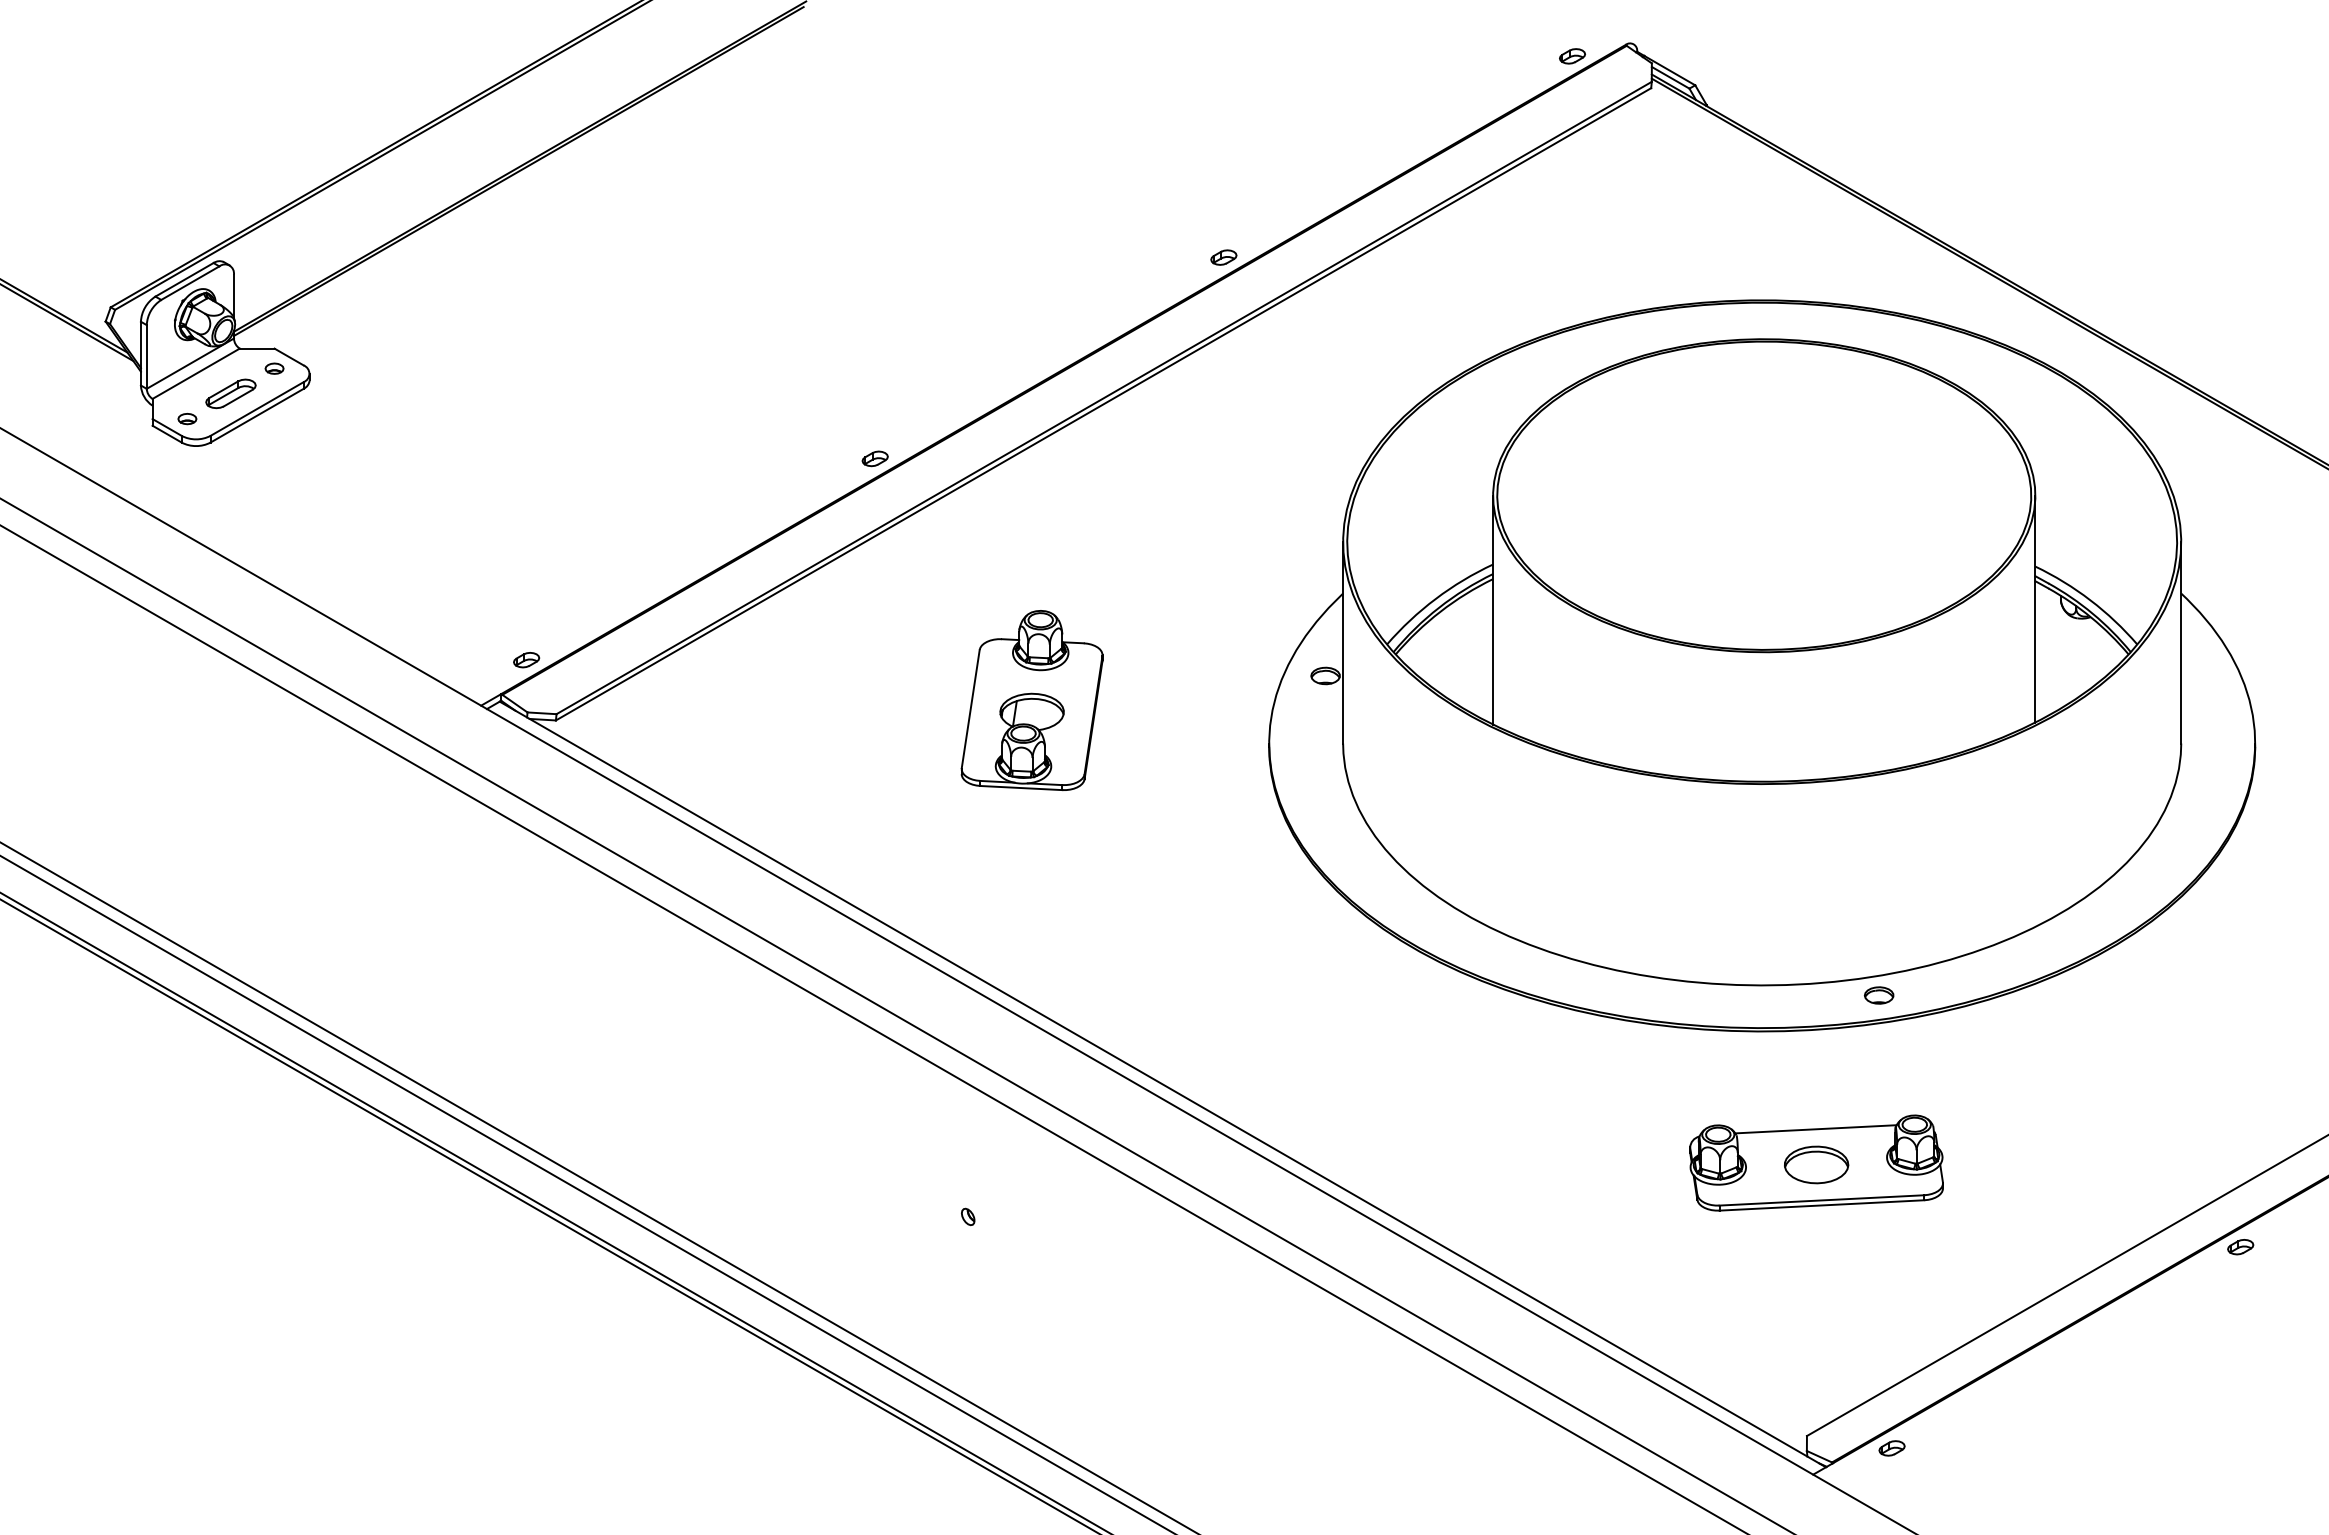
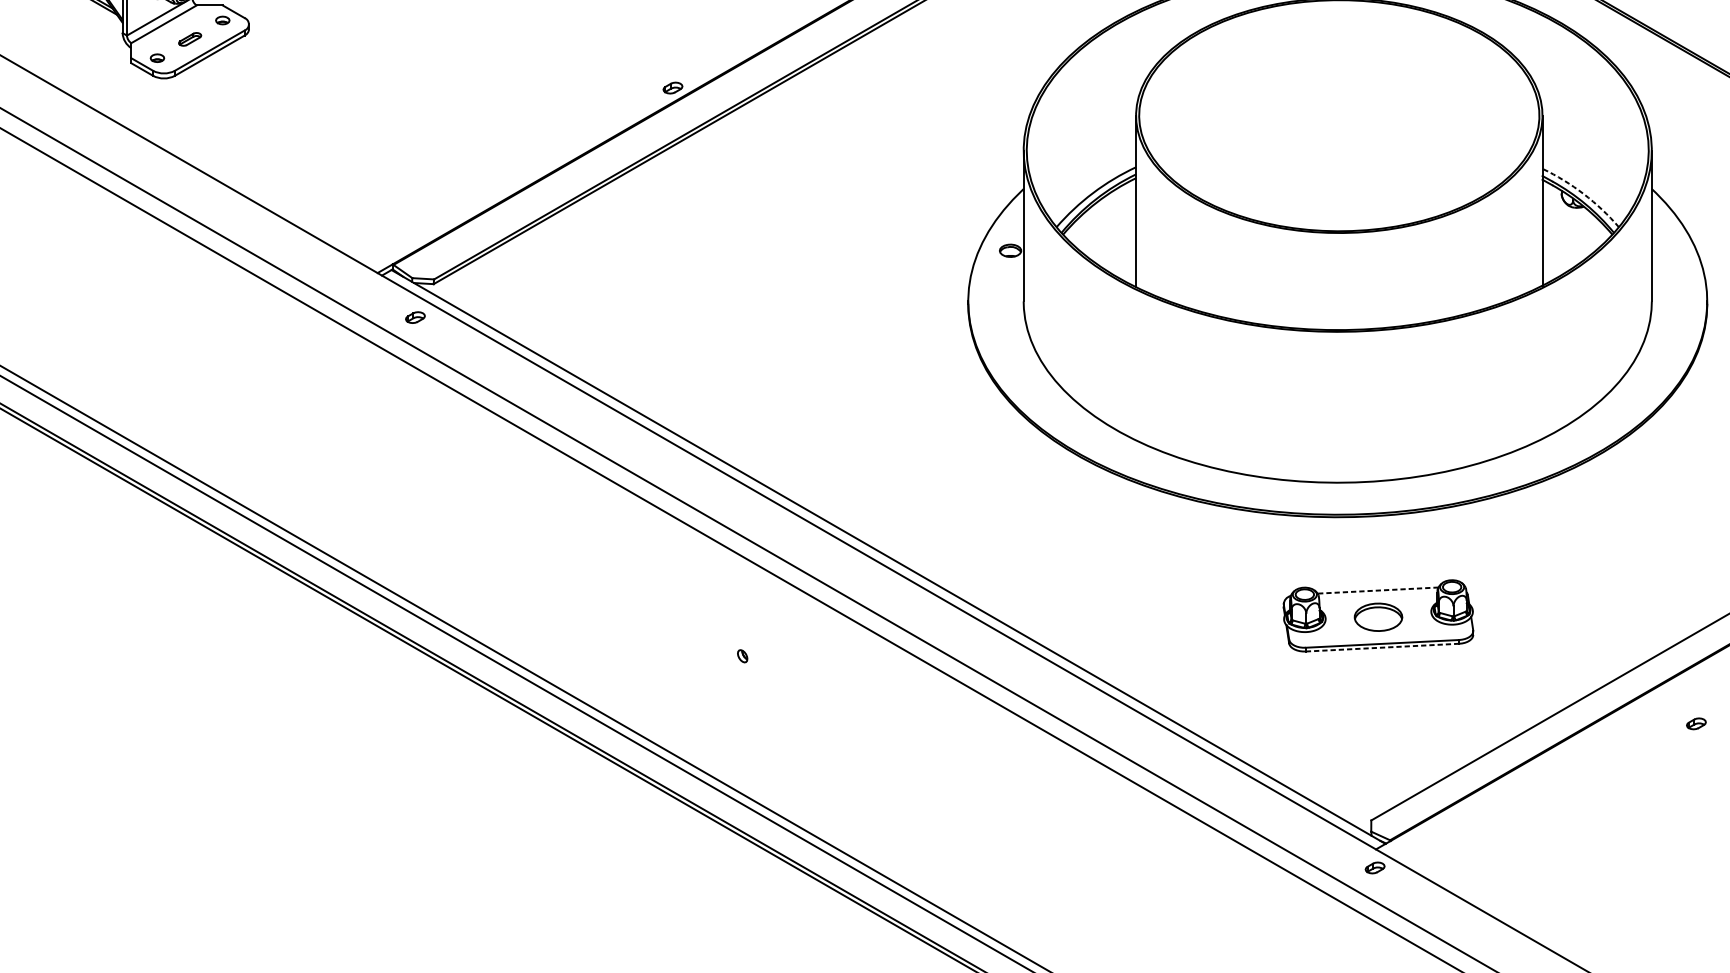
part: (230, 393) -> (189, 39), size x0.6
arc: (2090, 600) -> (1583, 194), solid -> dashed
part: (526, 660) -> (415, 317), moved
part: (1031, 700) -> (790, 269), removed
part: (1878, 995) -> (1424, 490), removed
line: (1815, 1129) -> (1377, 590), solid -> dashed
line: (1822, 1205) -> (1382, 647), solid -> dashed
part: (2240, 1247) -> (1696, 724), moved
part: (1891, 1448) -> (1374, 868), moved

